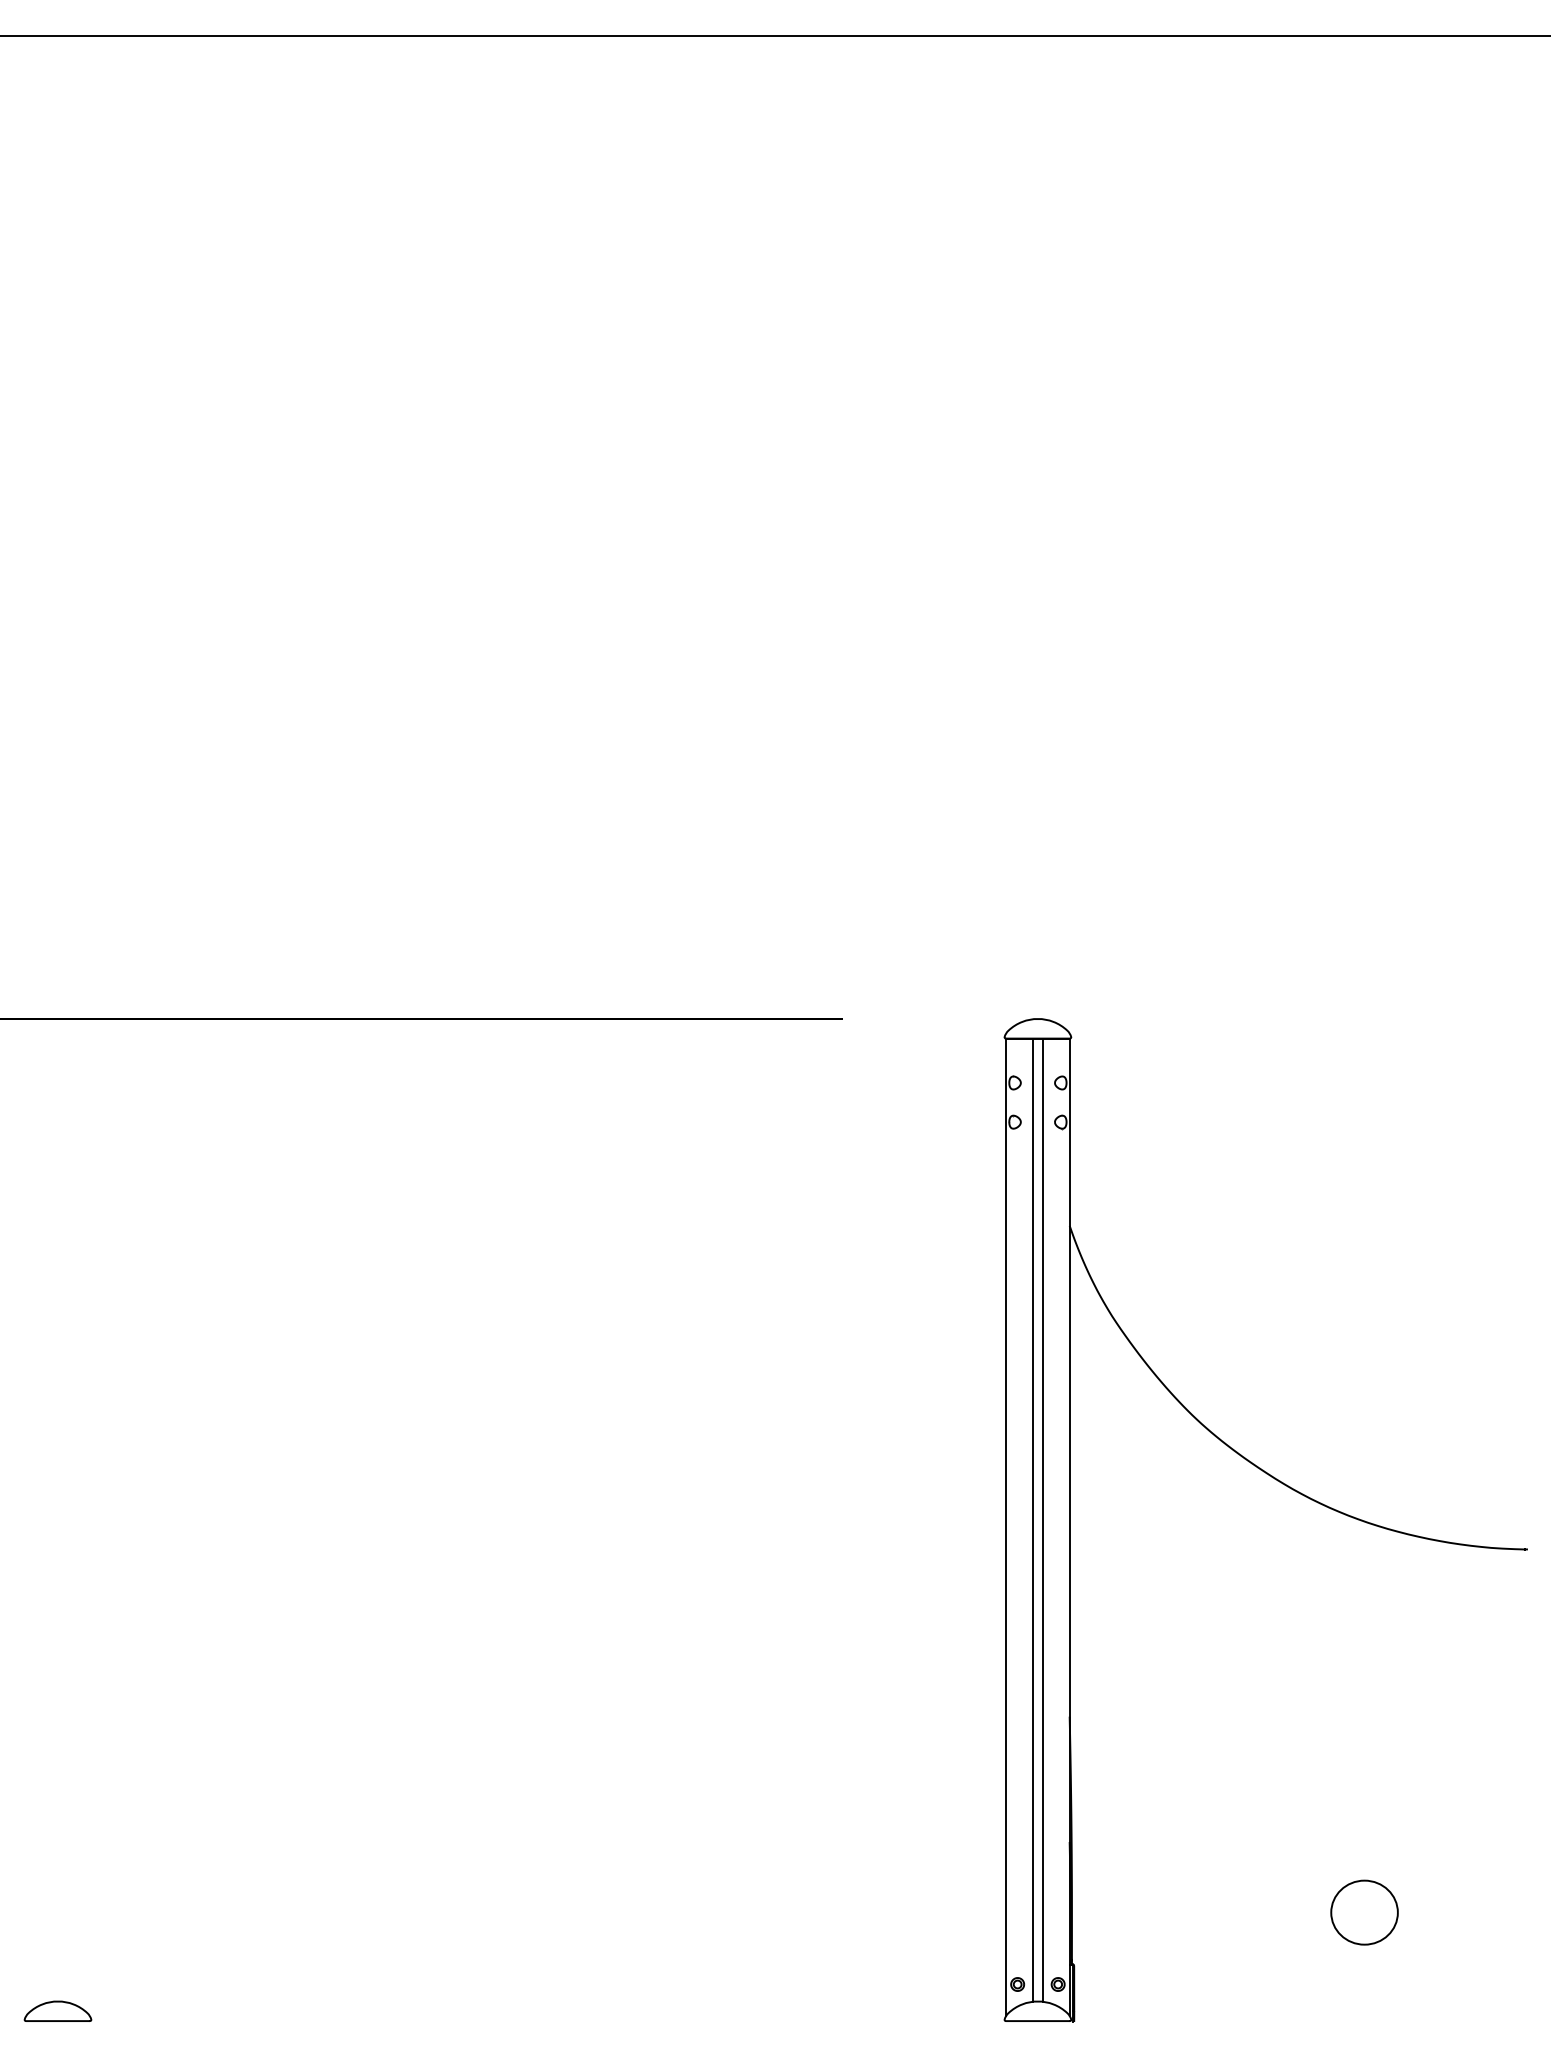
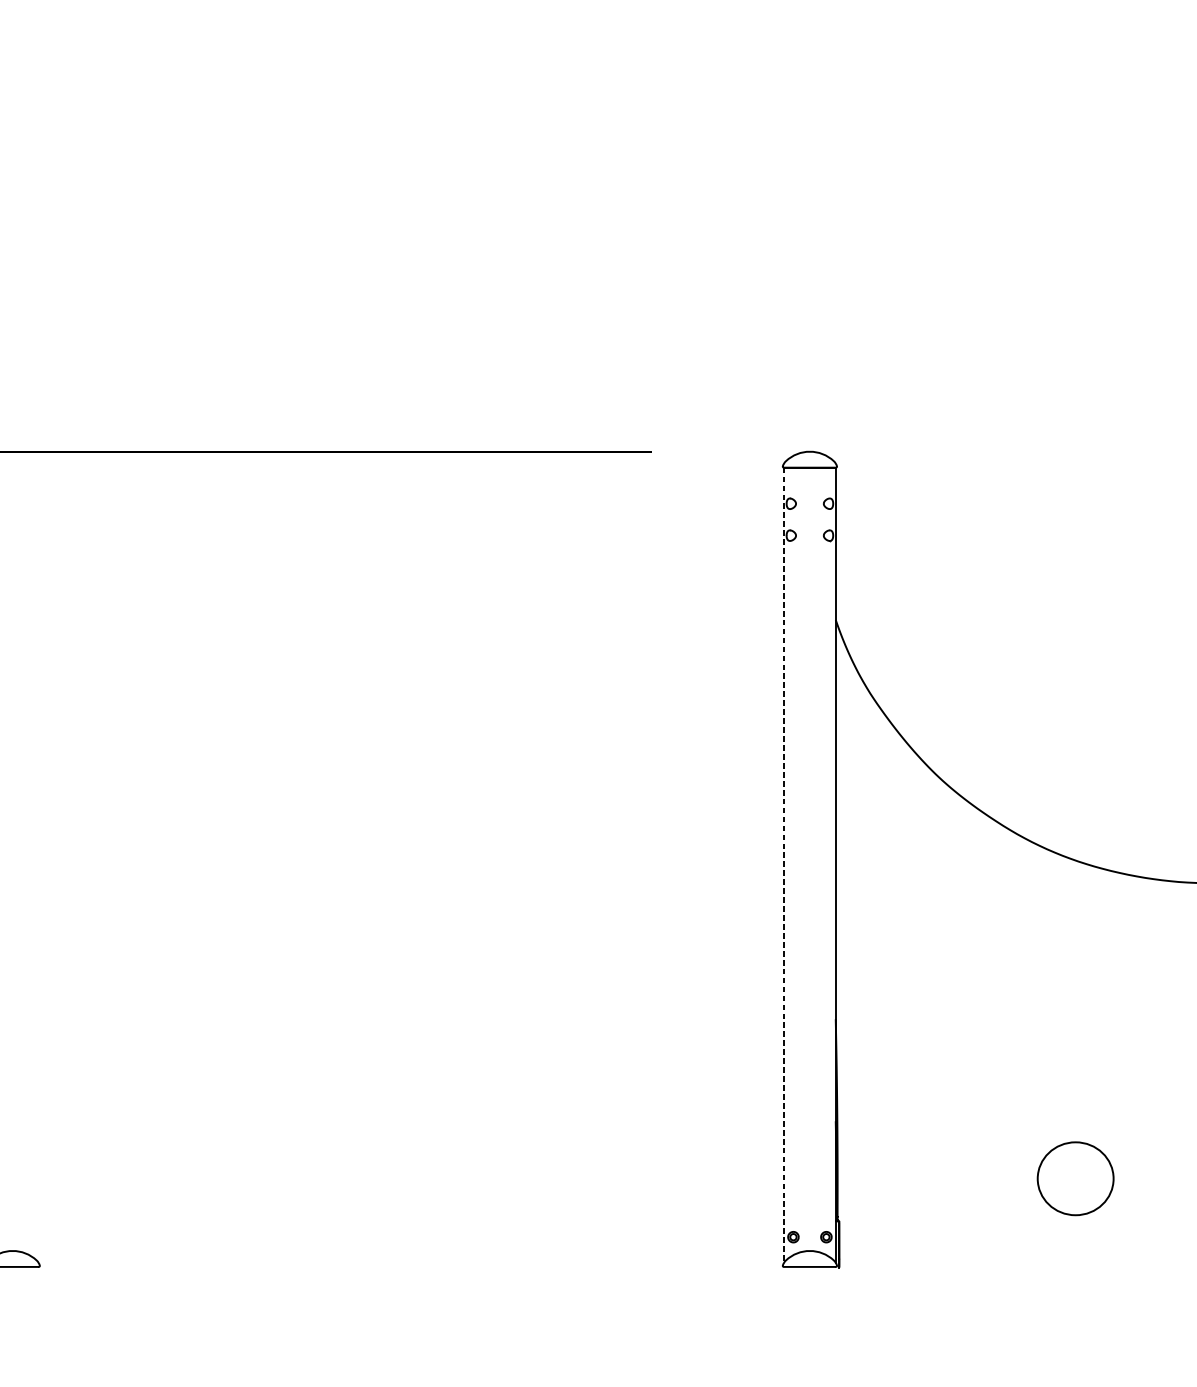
line: (1033, 1519) -> (806, 858), removed
line: (1042, 1519) -> (813, 858), removed
line: (1006, 1527) -> (784, 865), solid -> dashed
part: (1364, 1912) -> (1075, 1178), size x1.4

